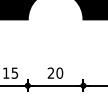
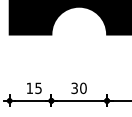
text: (50, 73) -> (74, 88), 20 -> 30

